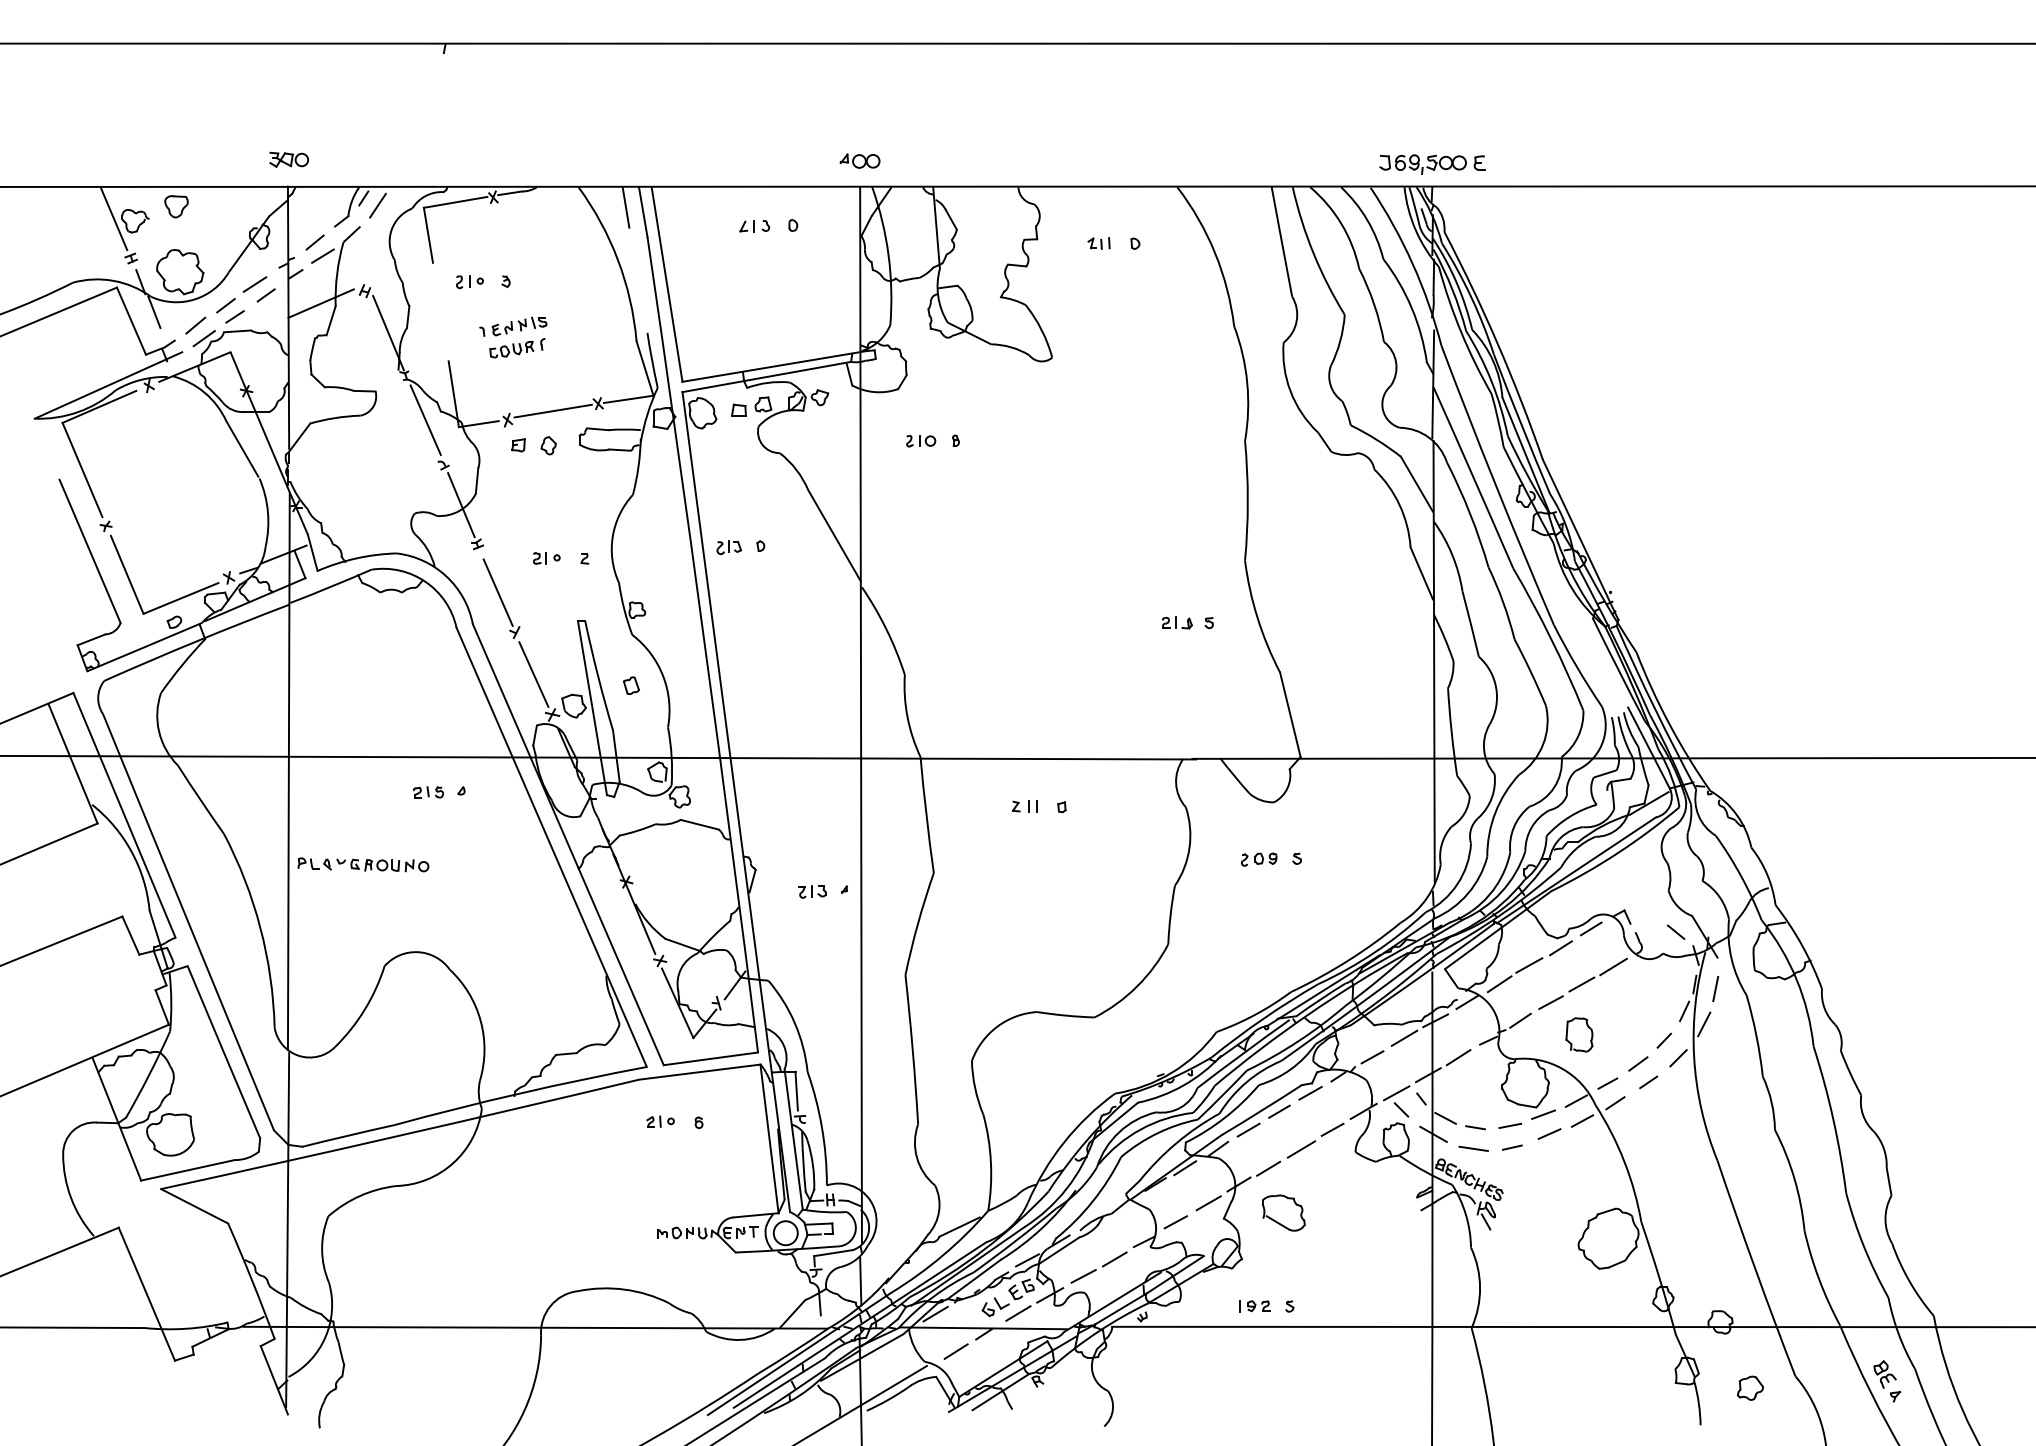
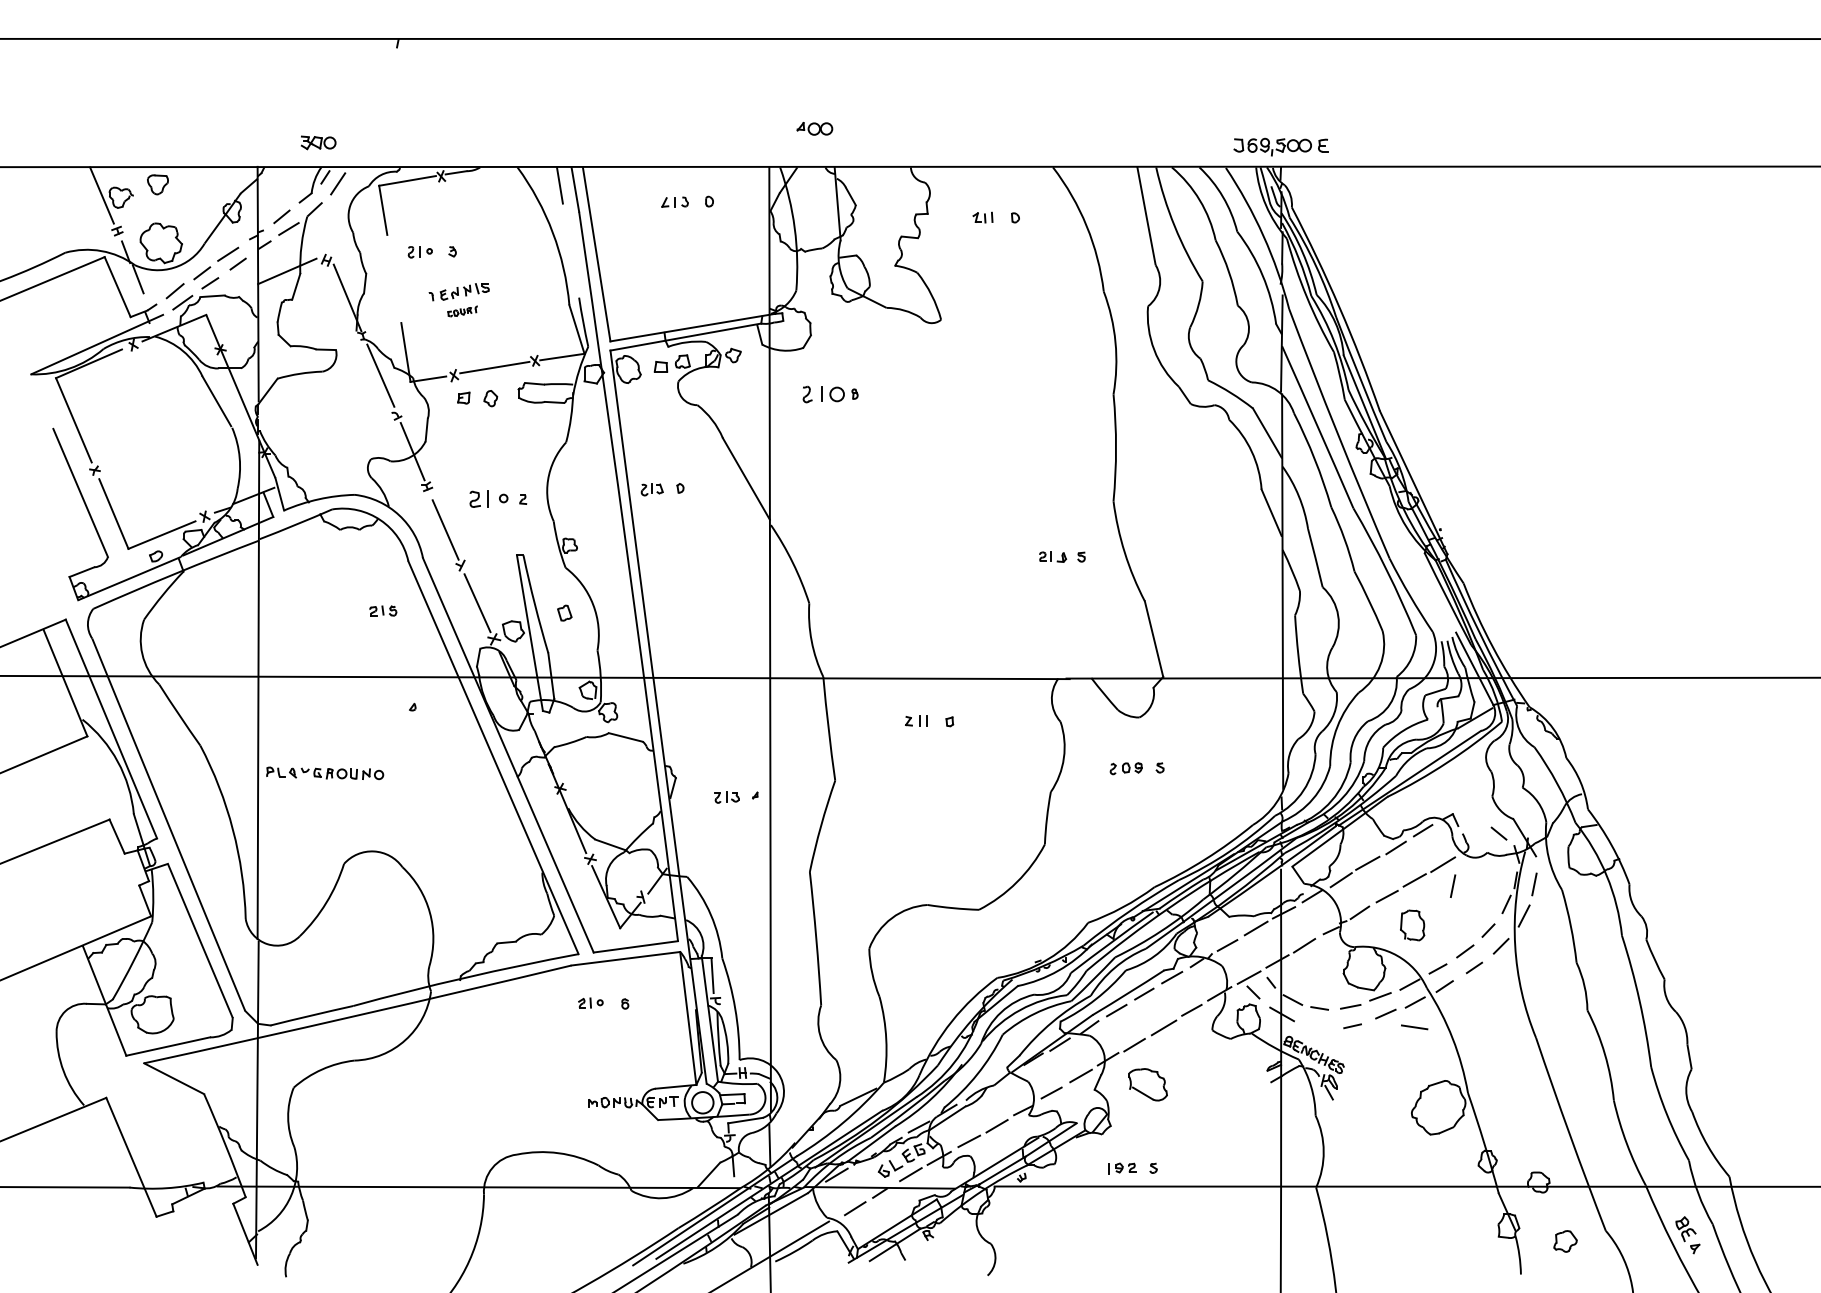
part: (288, 159) -> (318, 142), moved
part: (859, 160) -> (814, 128), moved
part: (517, 348) -> (462, 311), size x0.6
part: (921, 440) -> (824, 393), size x1.6
part: (546, 558) -> (488, 499), size x1.6
part: (428, 792) -> (383, 611), moved
line: (1624, 991) -> (1452, 886), added
line: (1473, 1148) -> (1414, 1027), moved

